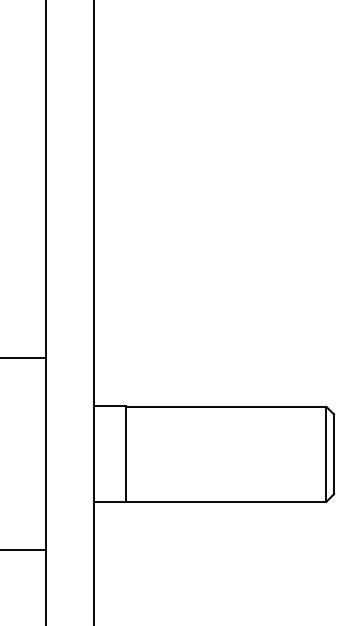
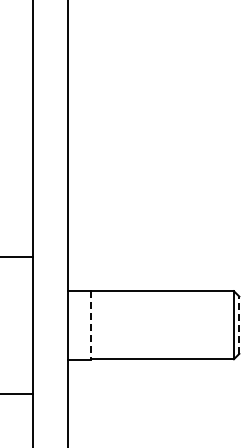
line: (126, 454) -> (90, 325), solid -> dashed
line: (334, 454) -> (239, 325), solid -> dashed

